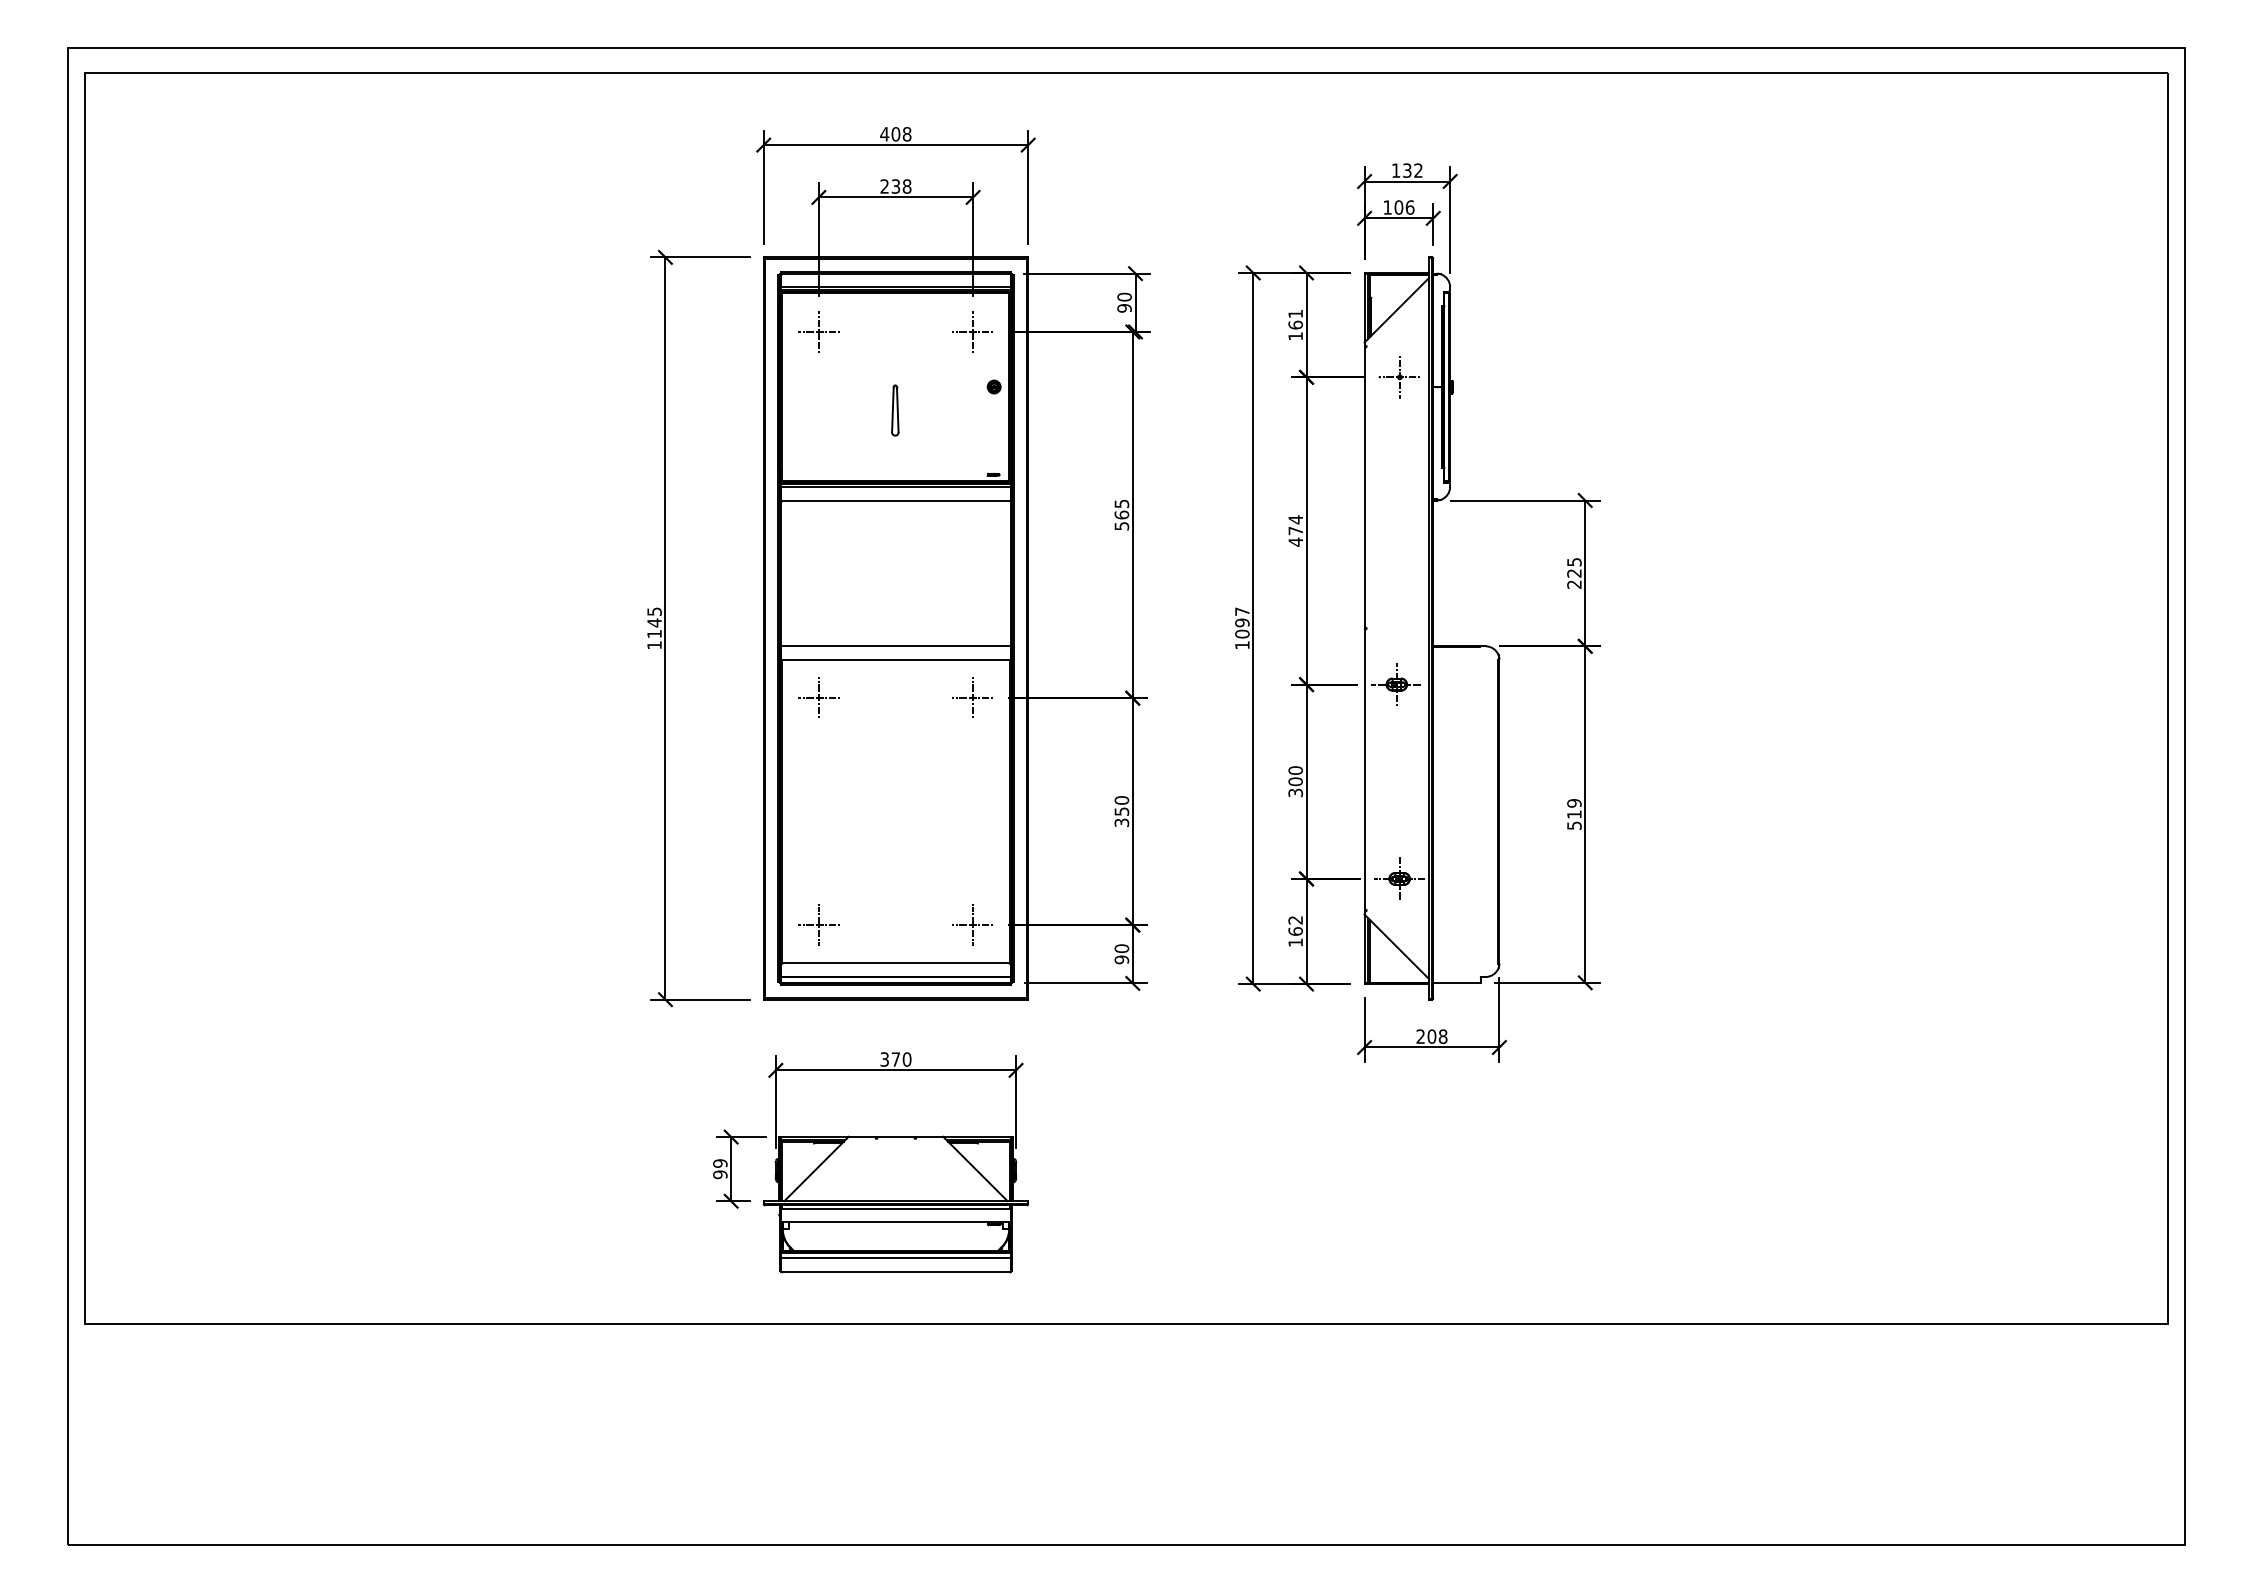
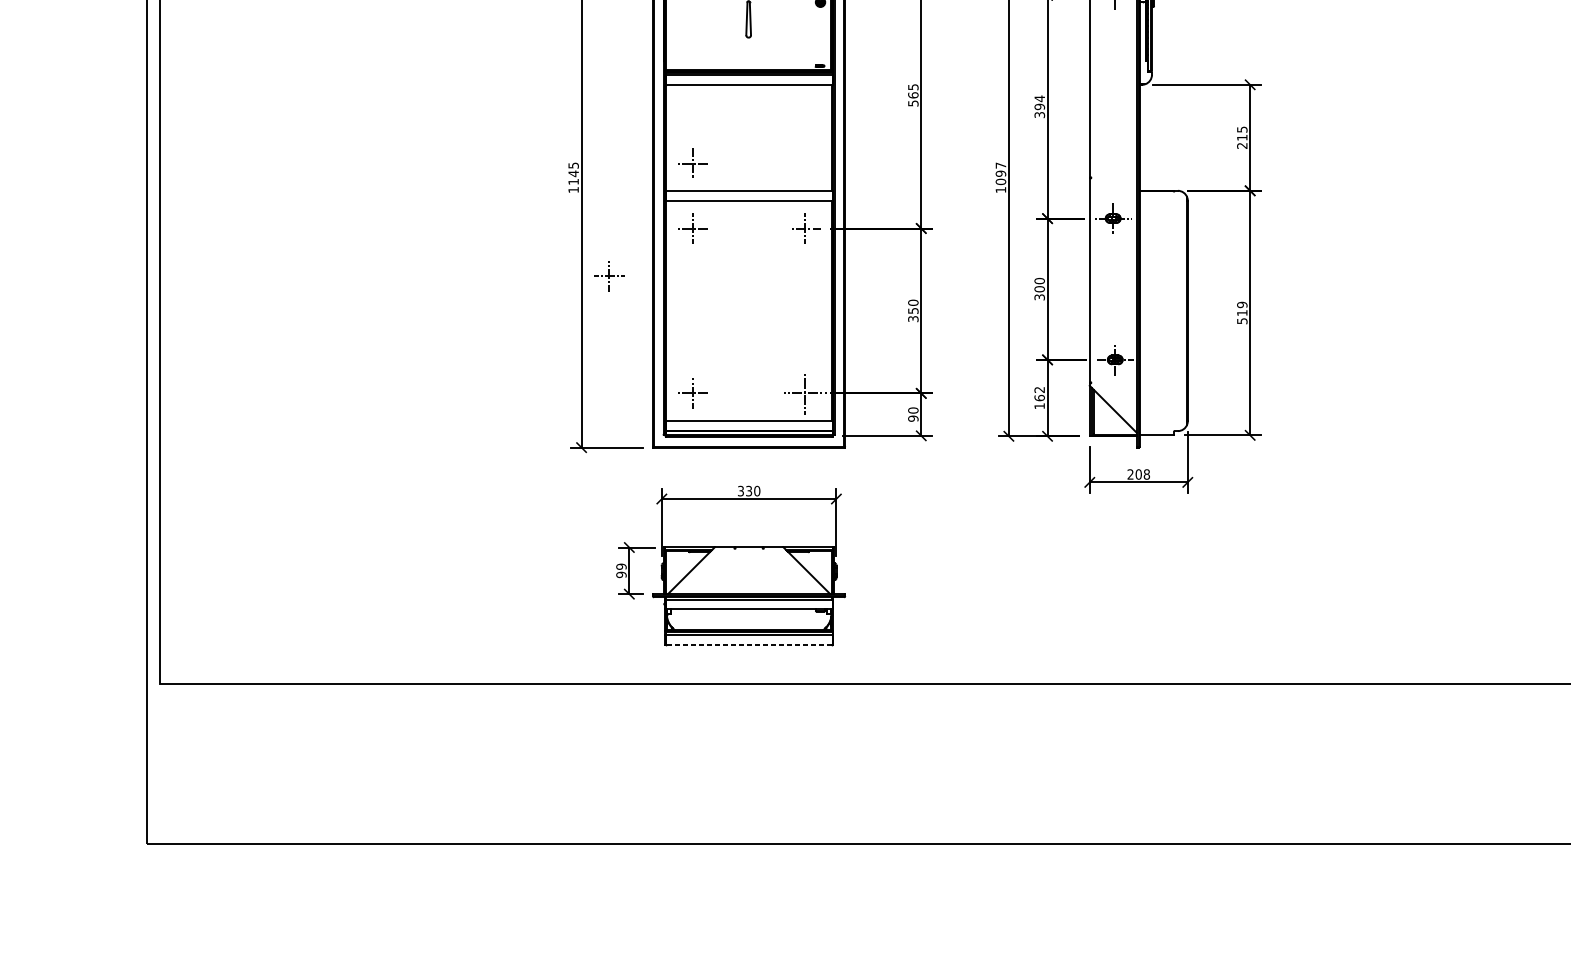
text: (1295, 536) -> (1039, 110), 474 -> 394
text: (1574, 573) -> (1242, 137), 225 -> 215
part: (818, 608) -> (692, 163), added
part: (703, 763) -> (609, 275), added
part: (972, 924) -> (804, 392), size x1.4
text: (895, 1059) -> (748, 491), 370 -> 330
line: (895, 1271) -> (748, 645), solid -> dashed

